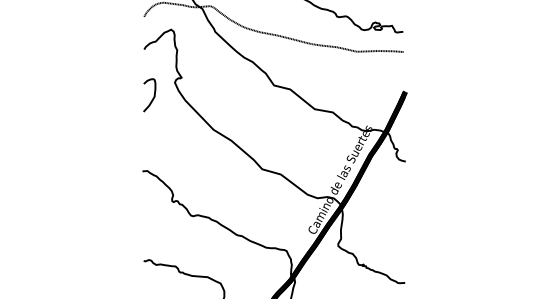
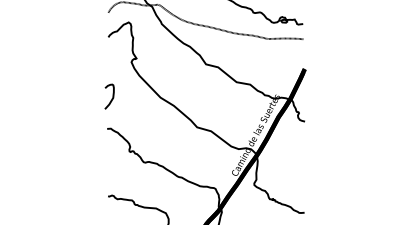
curve: (152, 97) -> (111, 98), moved

